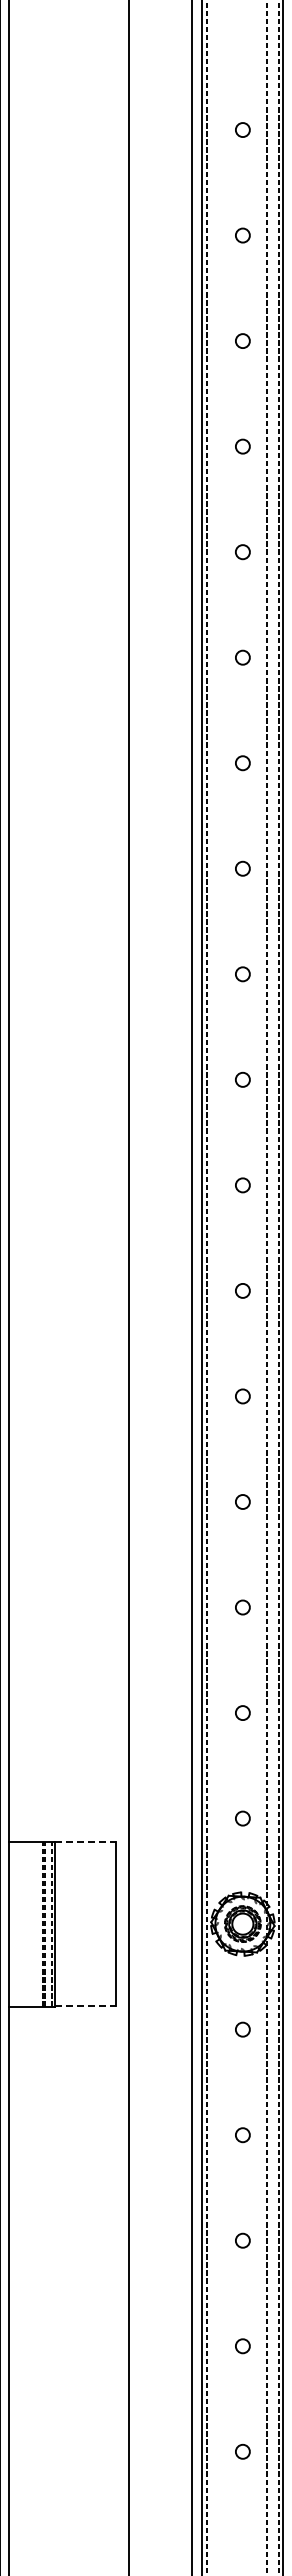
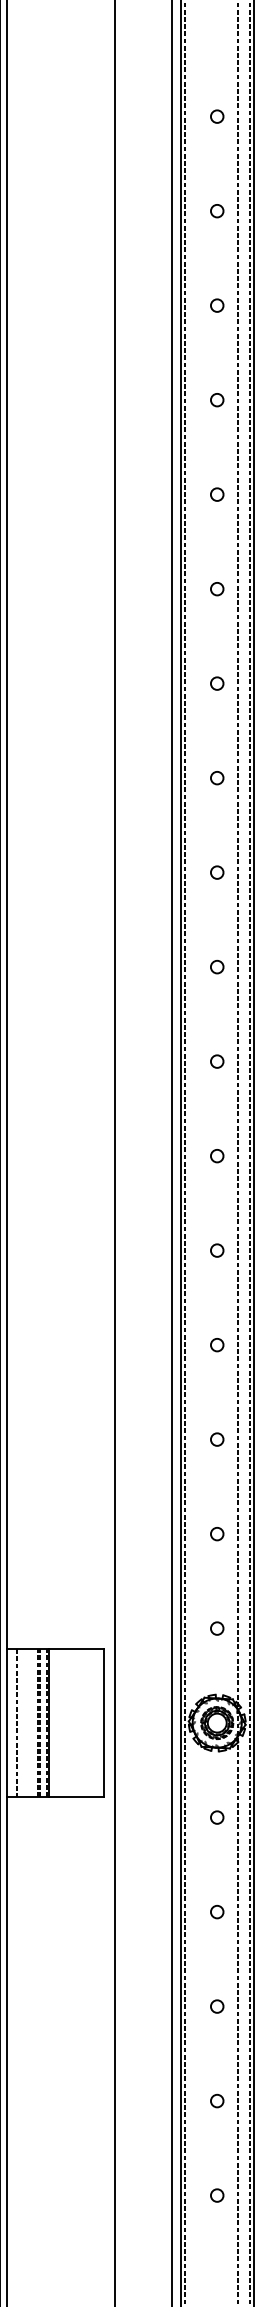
line: (86, 1841) -> (77, 1649), dashed -> solid
line: (19, 1923) -> (17, 1722), added
line: (86, 2006) -> (77, 1796), dashed -> solid

